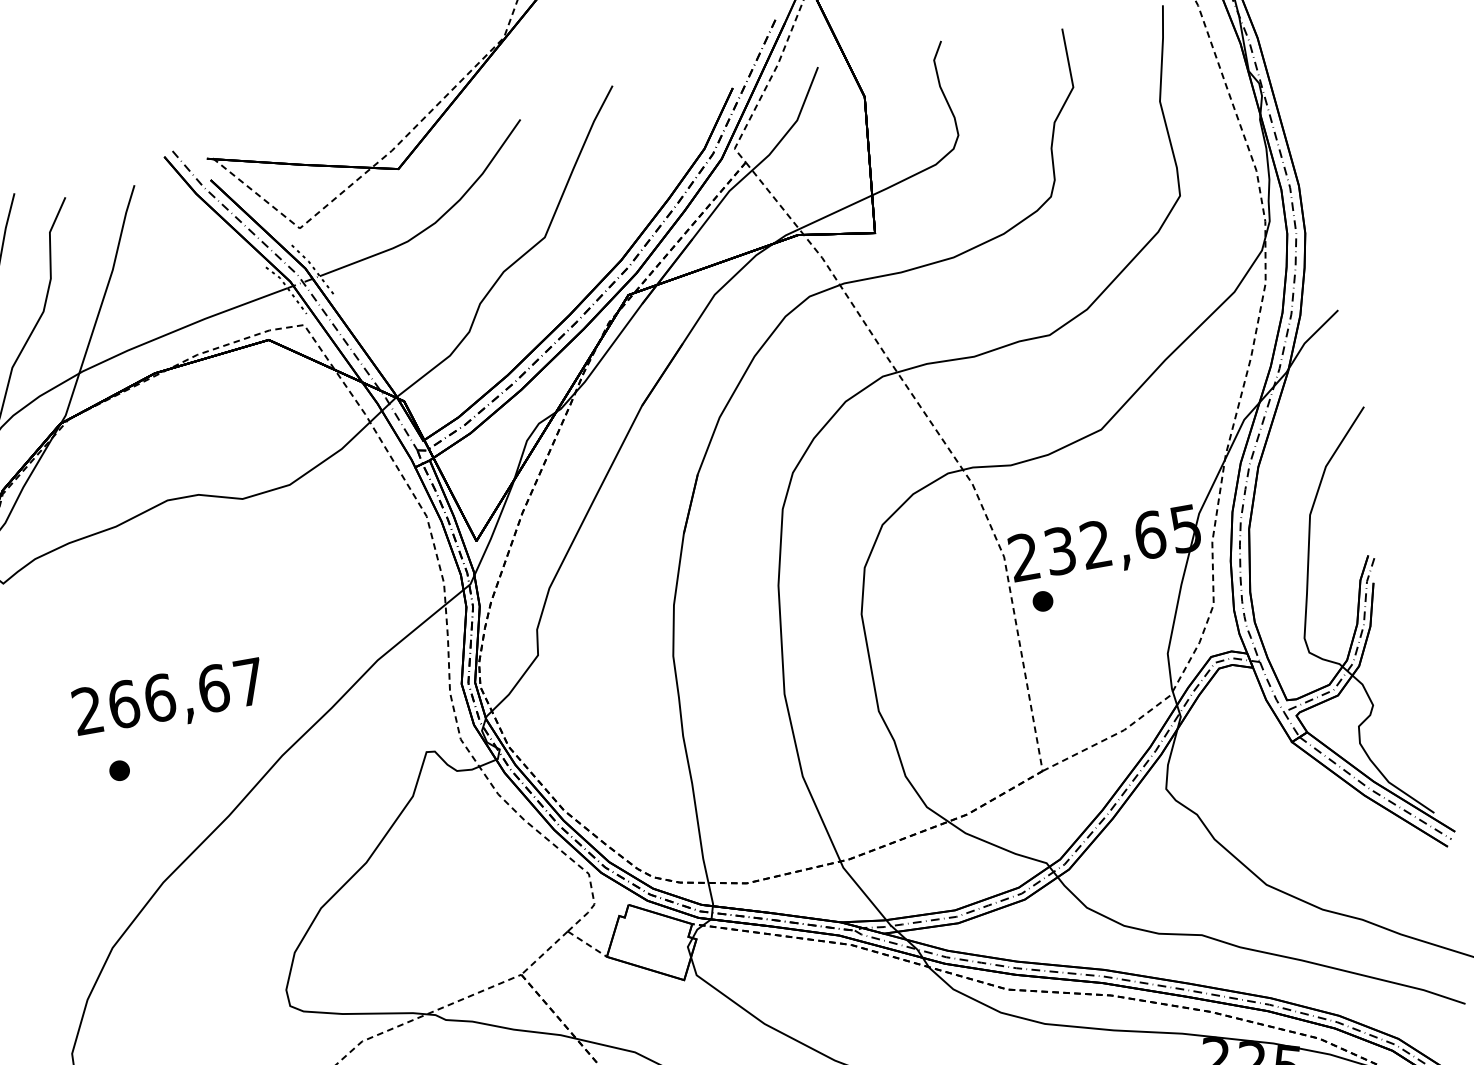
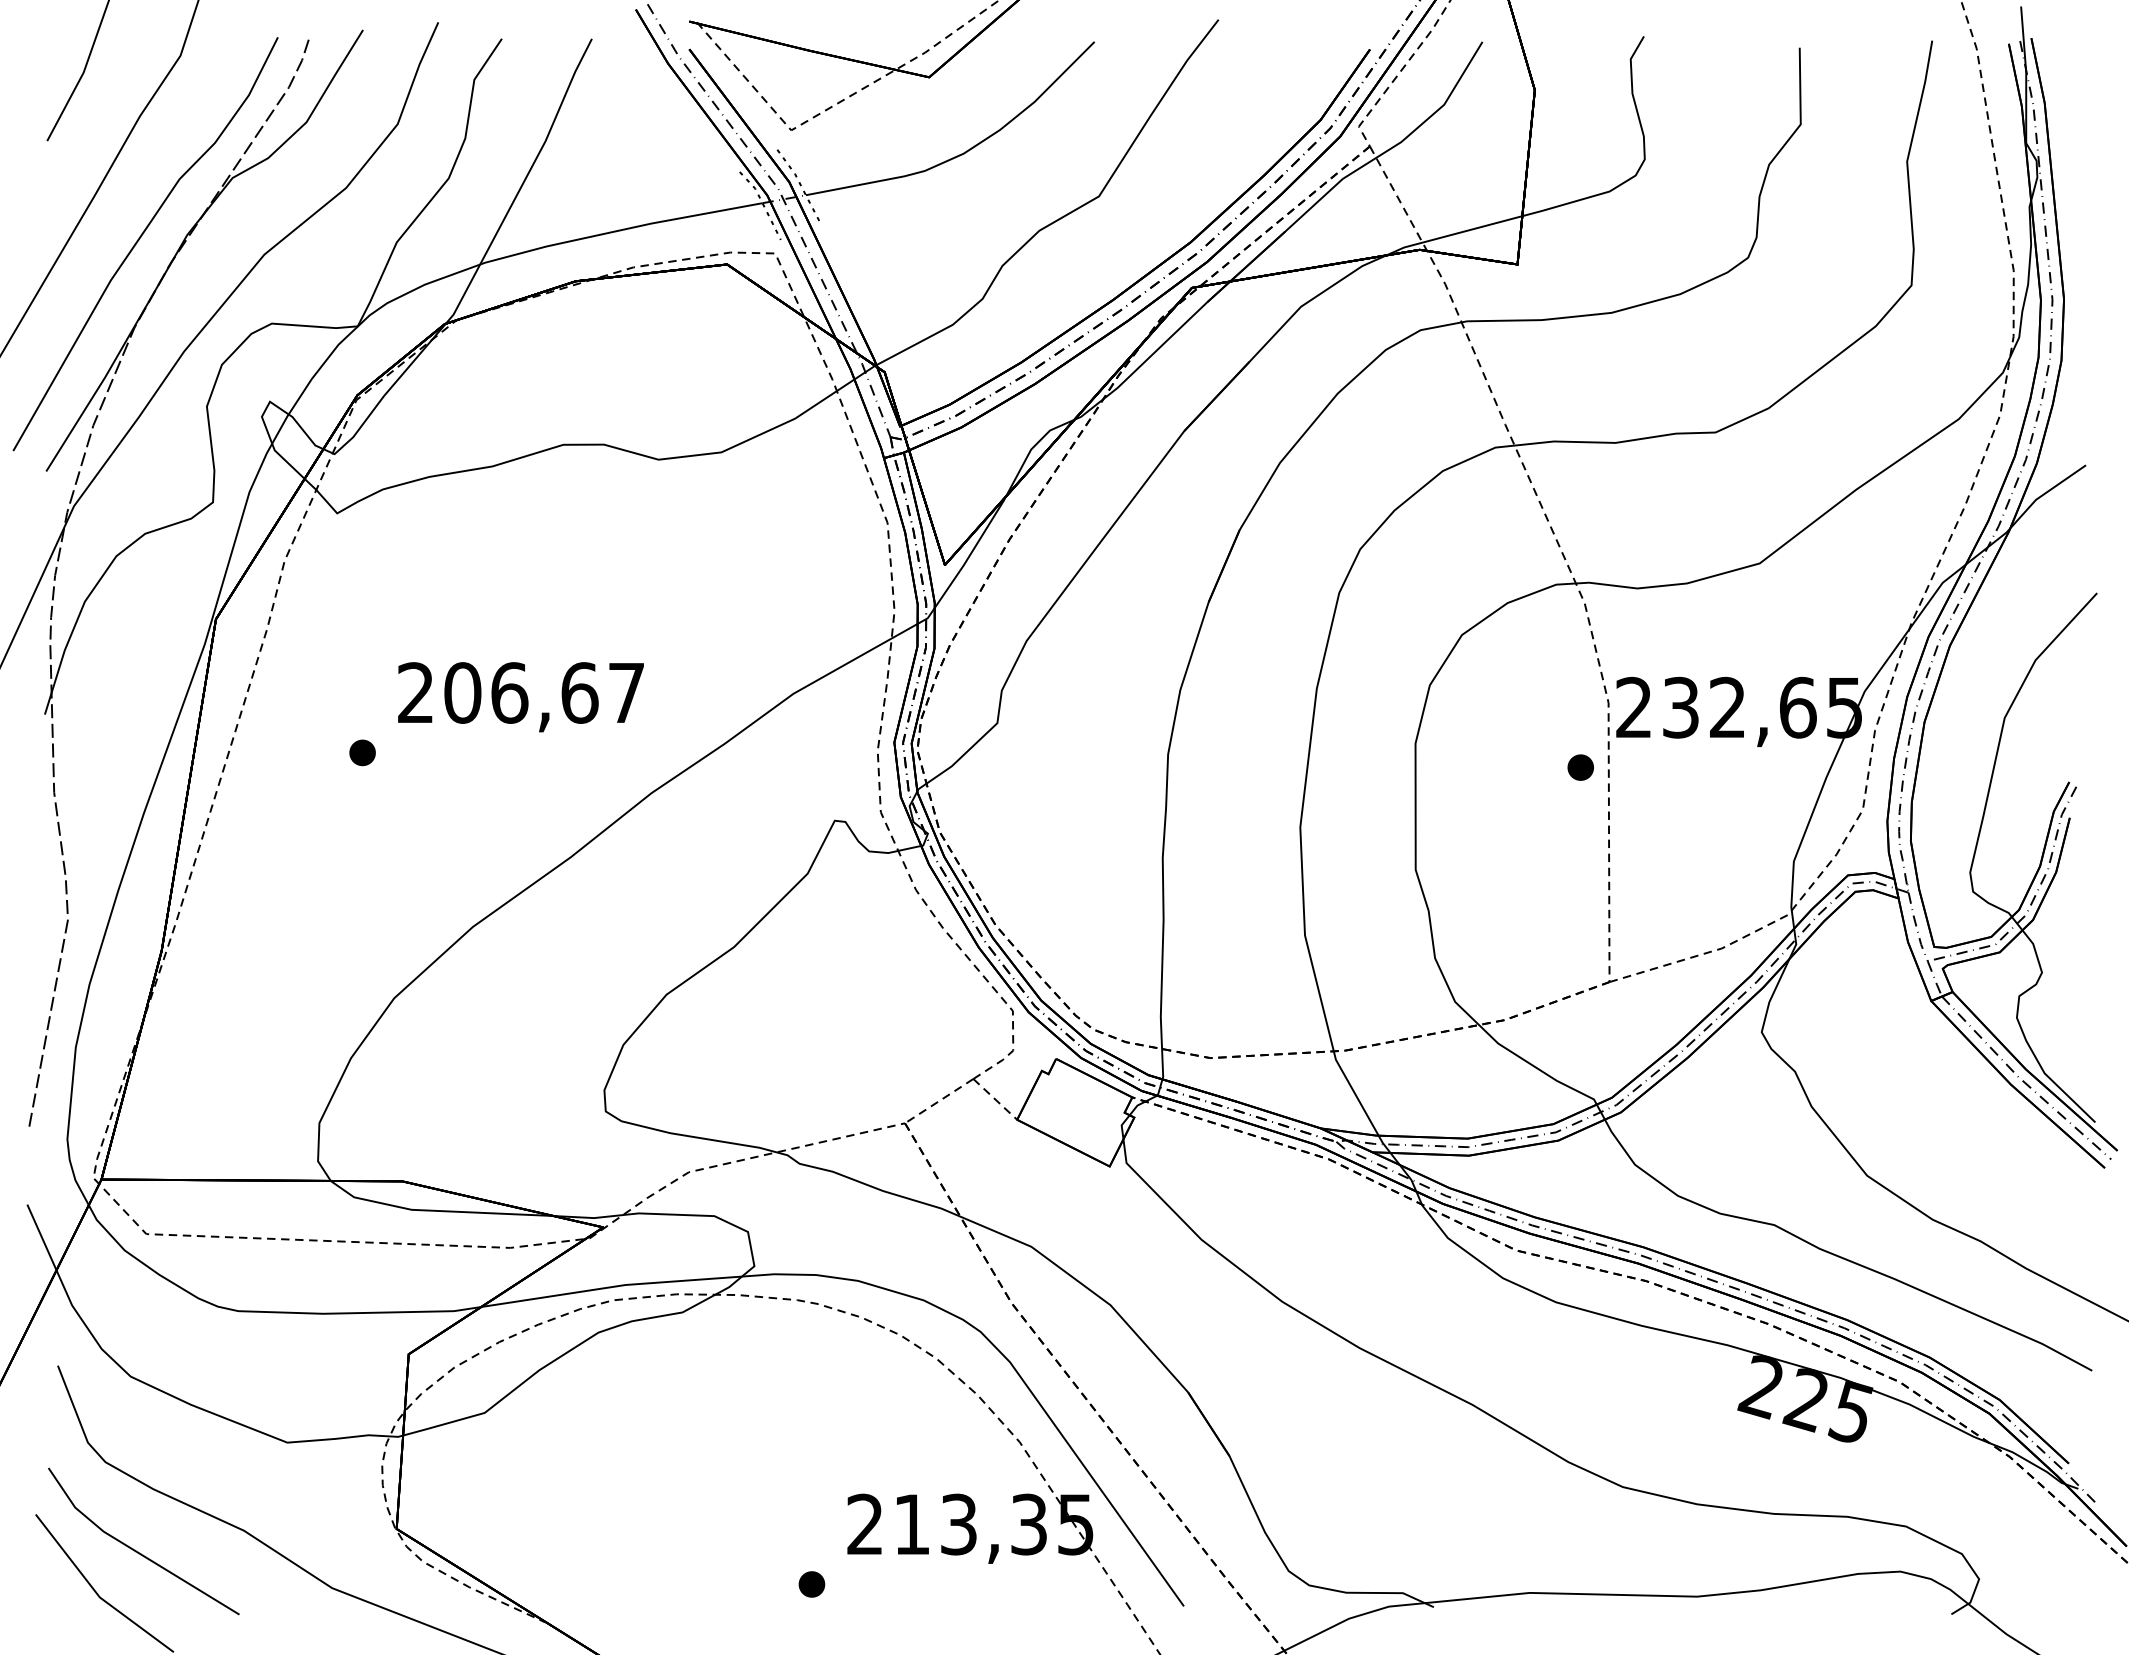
part: (1042, 601) -> (1580, 767), moved
text: (123, 704) -> (462, 692), 266,67 -> 206,67
part: (119, 770) -> (362, 752), moved

